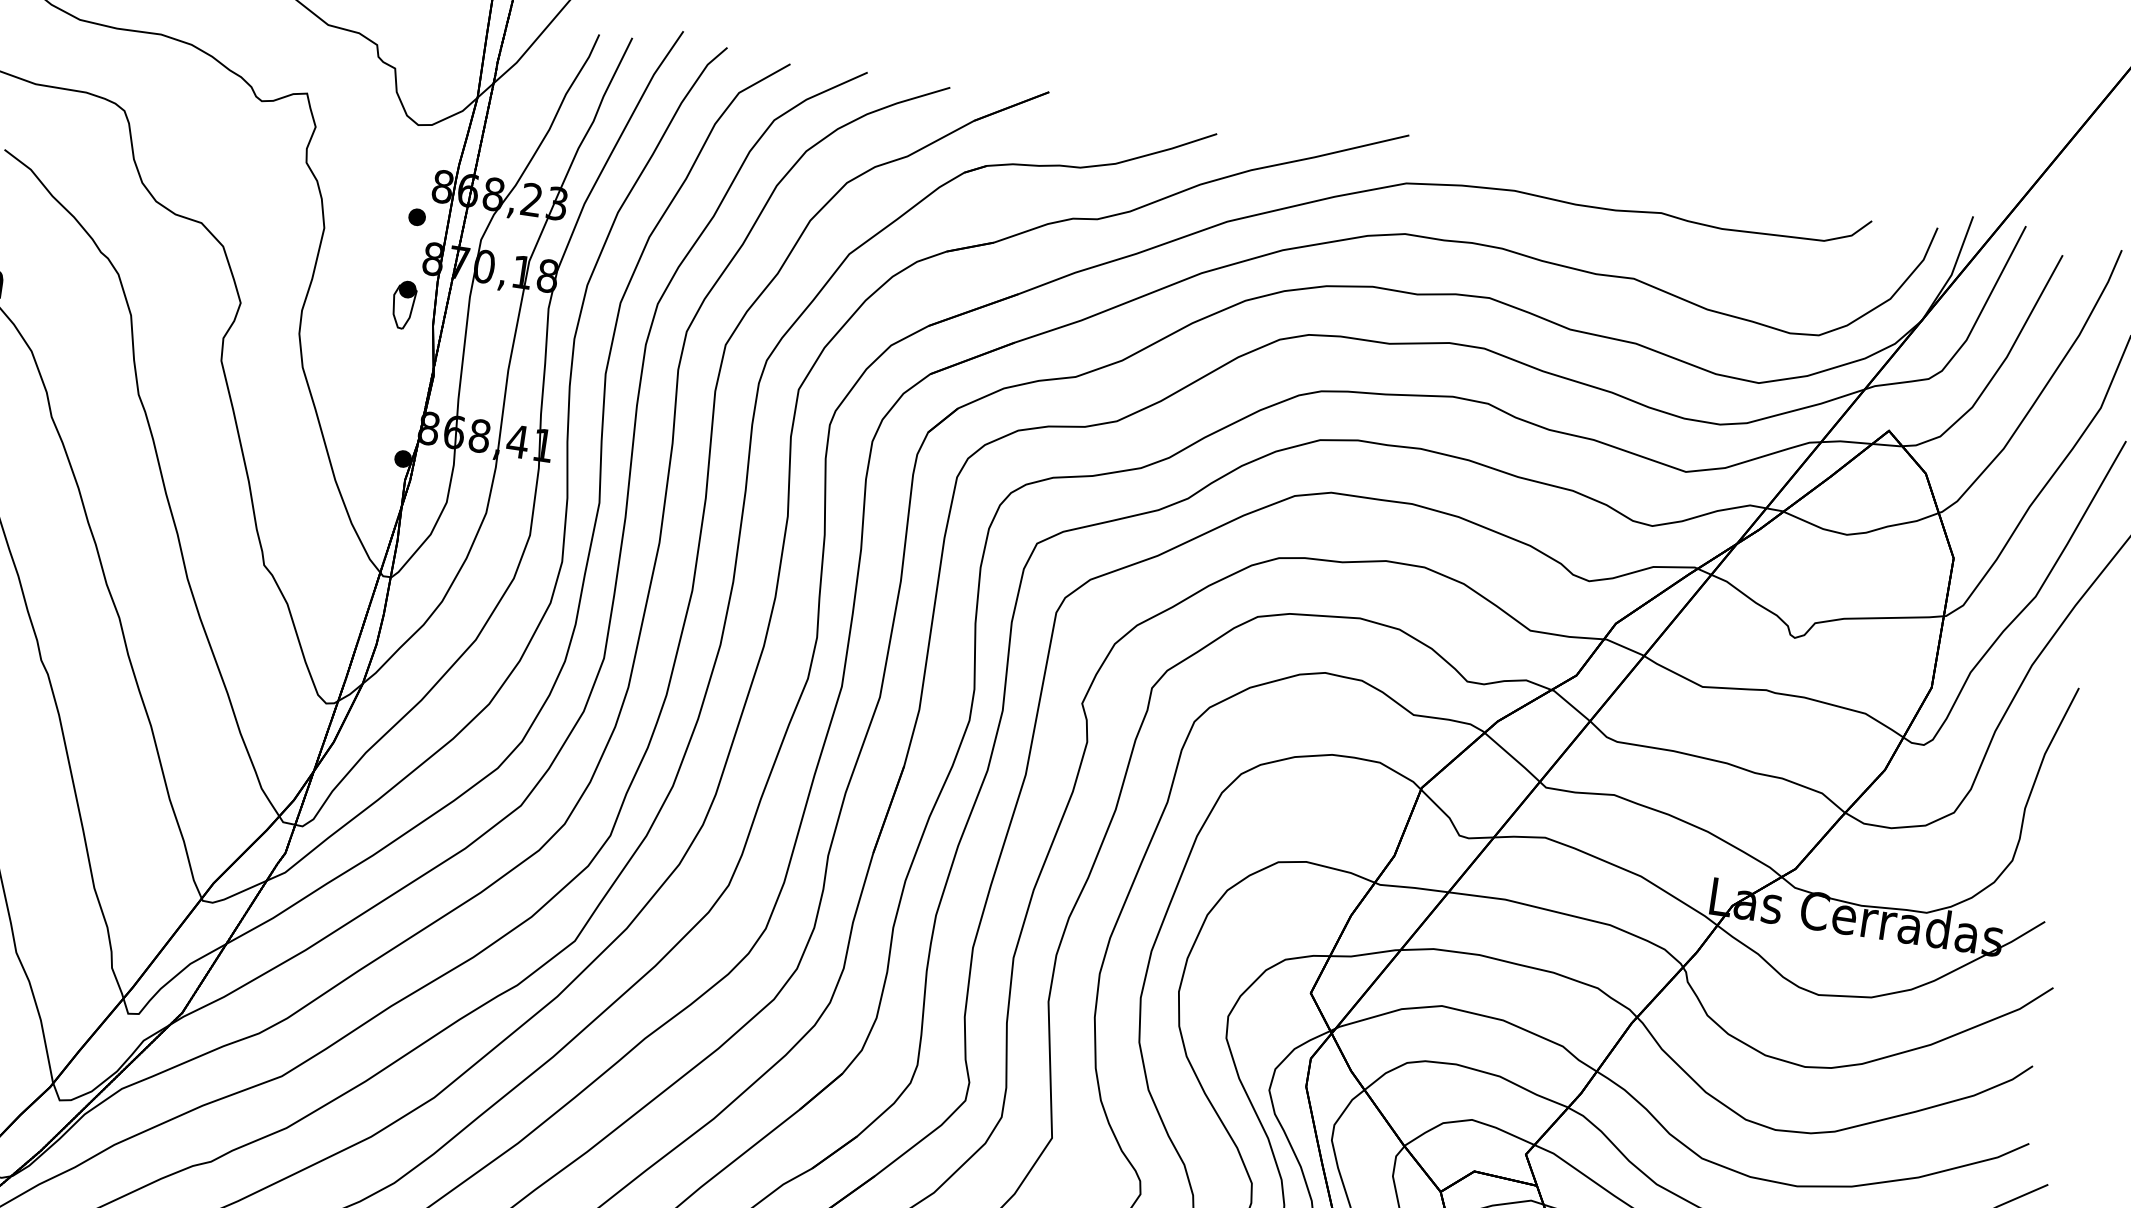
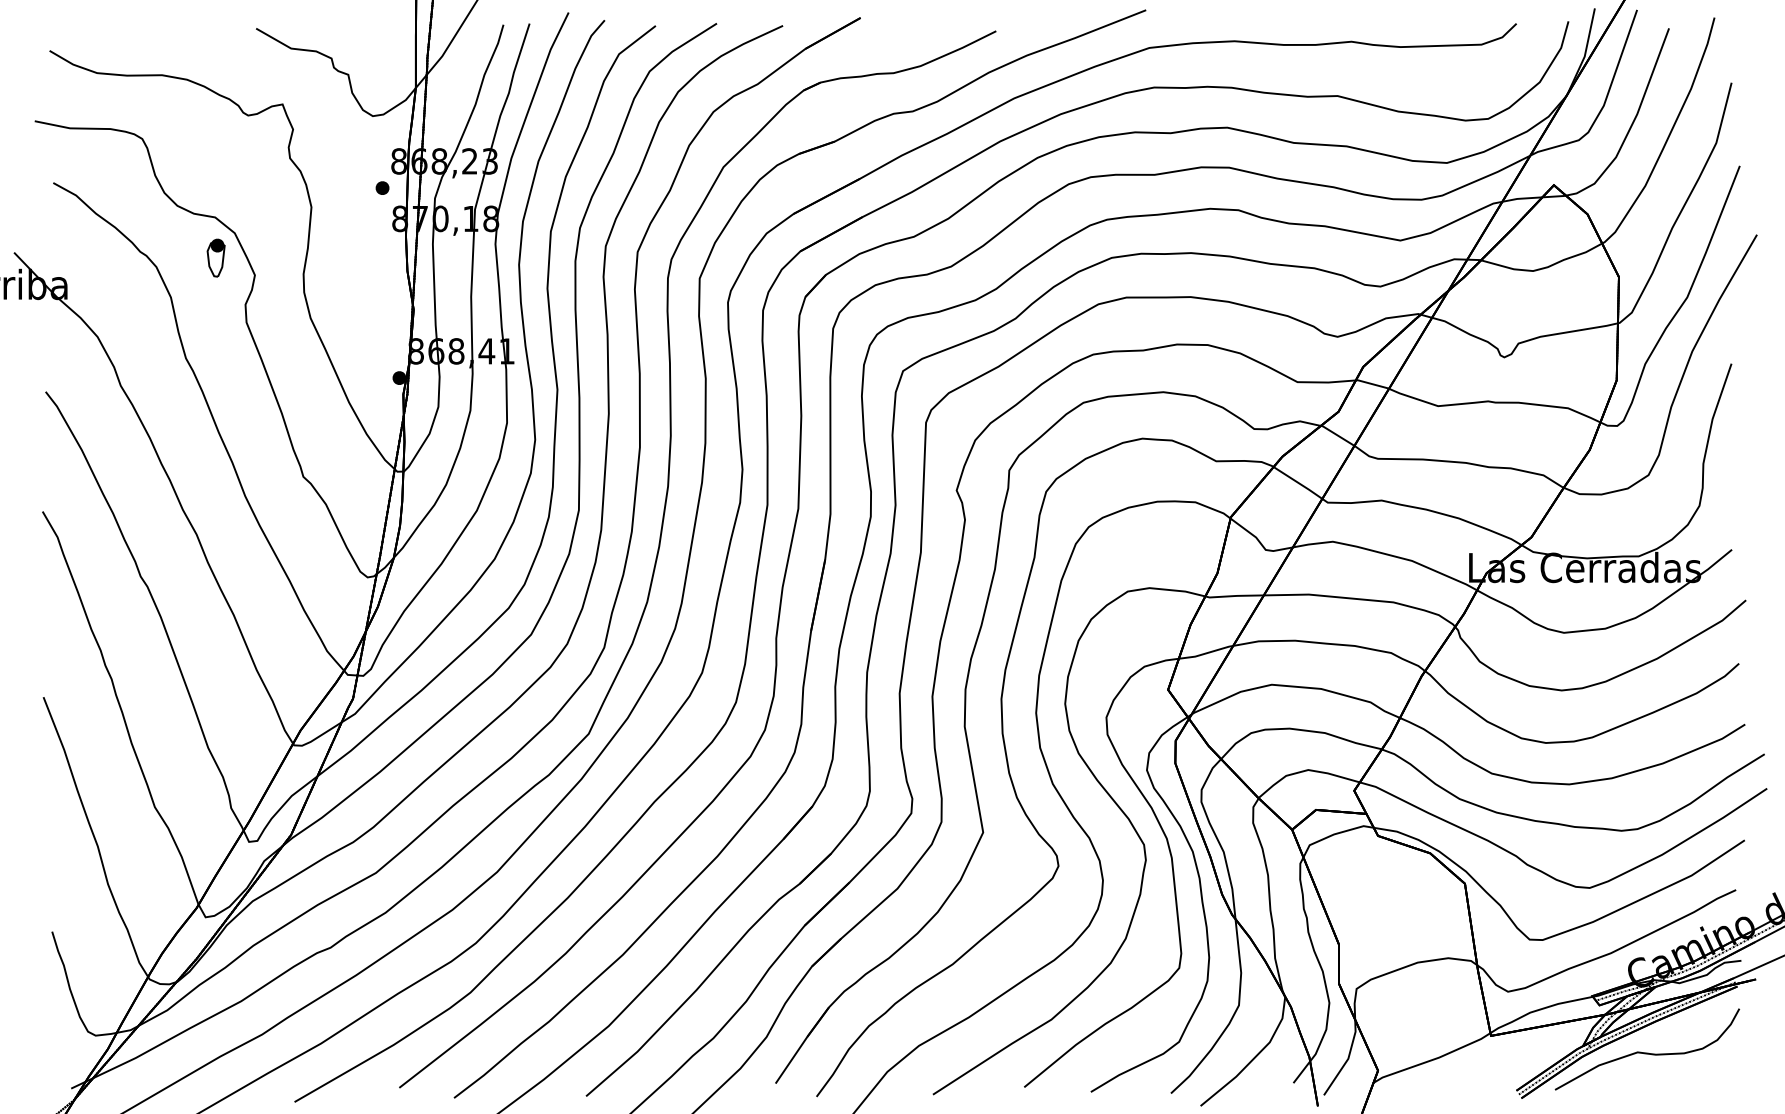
part: (402, 304) -> (215, 257), moved

